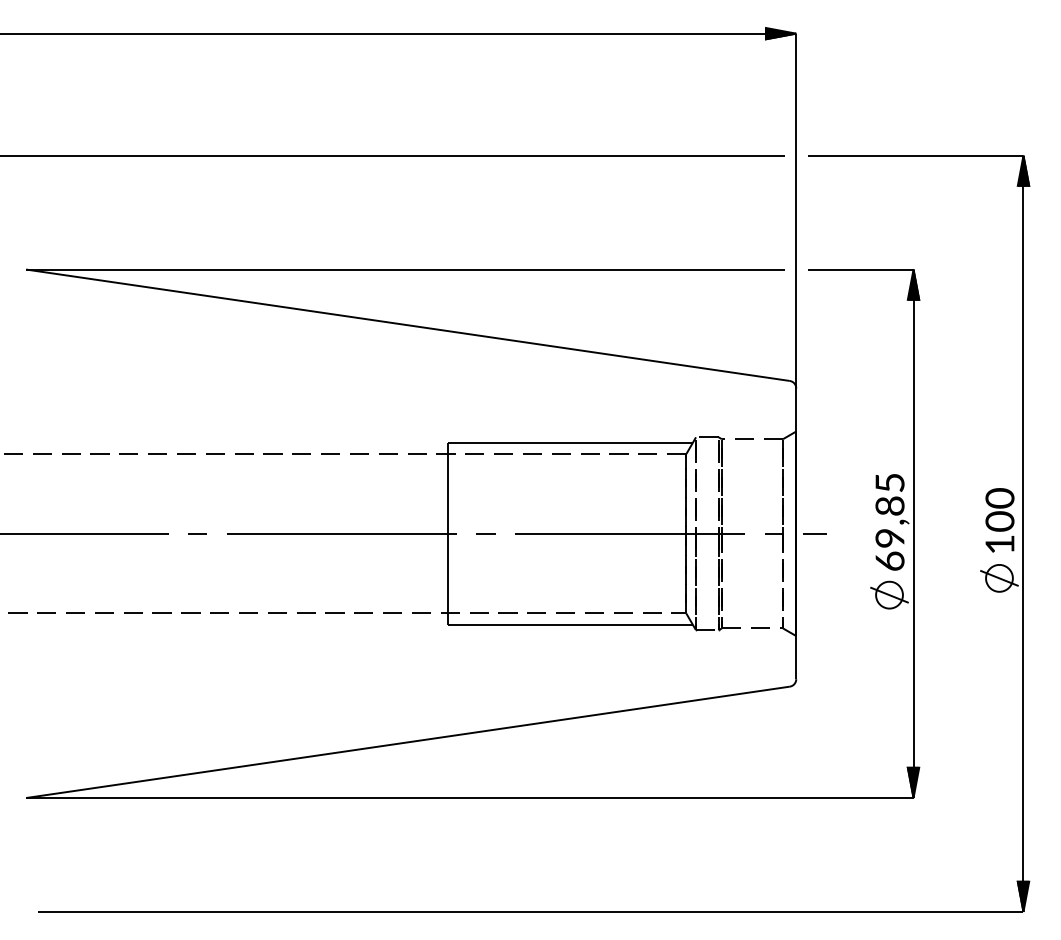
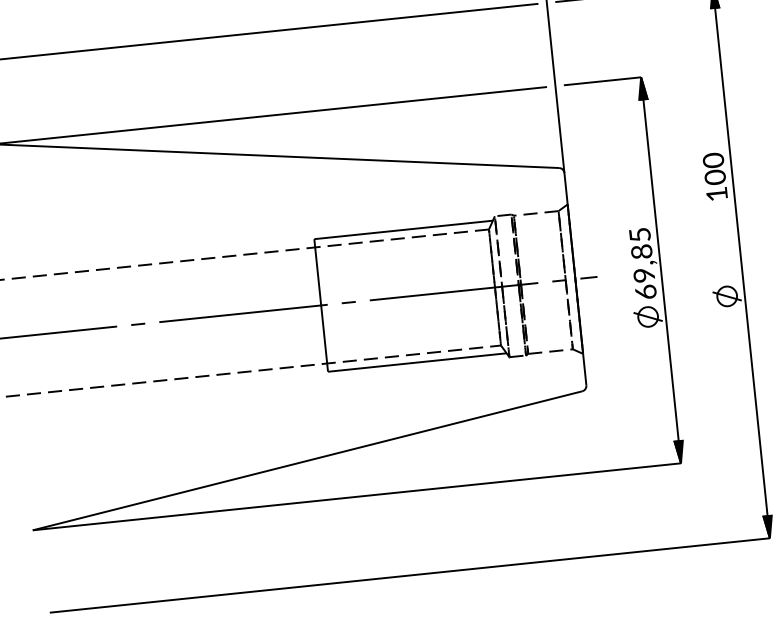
text: (999, 520) -> (714, 176), moved

